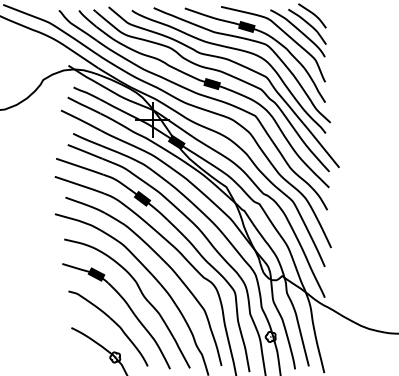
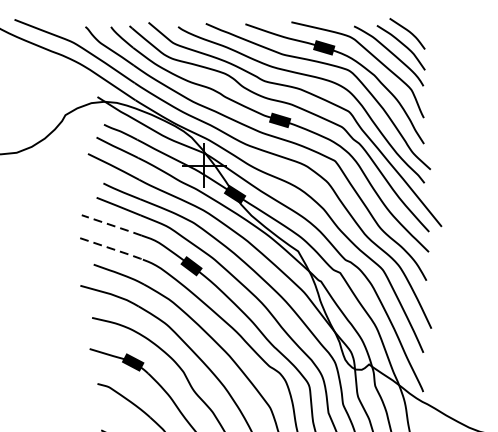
line: (80, 166) -> (112, 225), solid -> dashed
line: (80, 185) -> (112, 249), solid -> dashed

